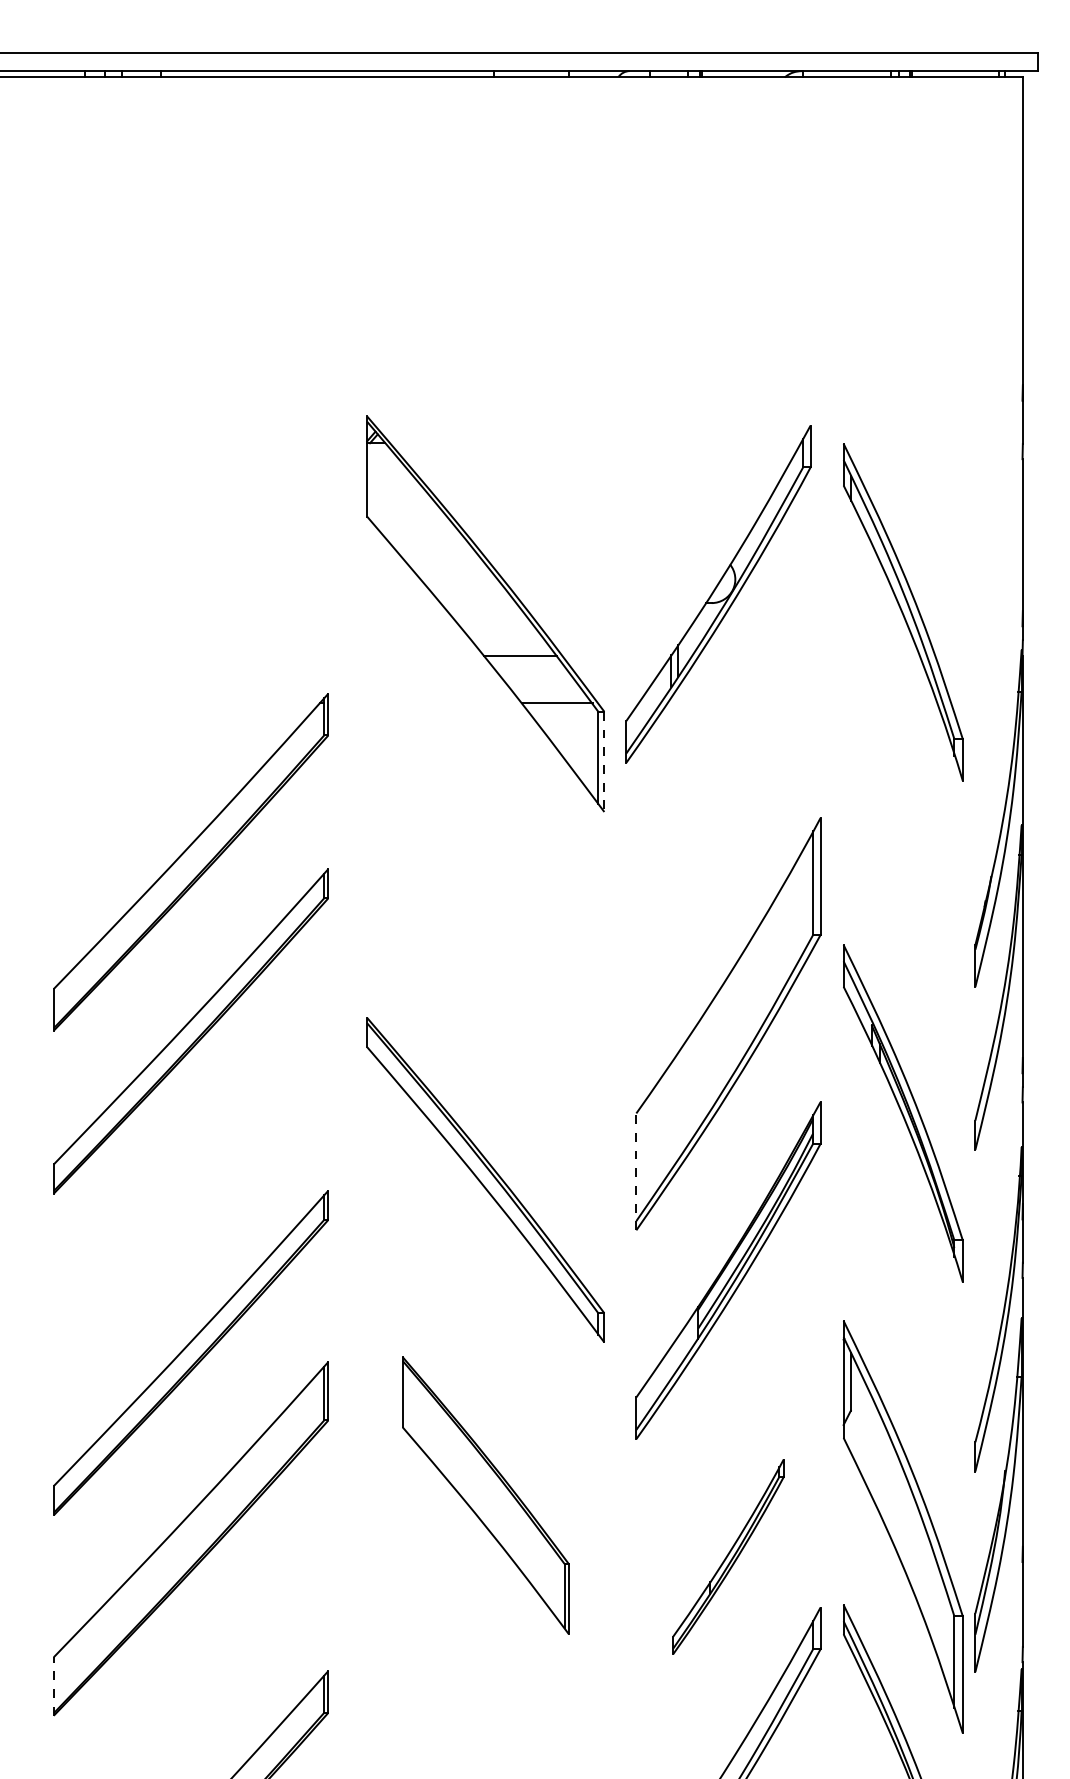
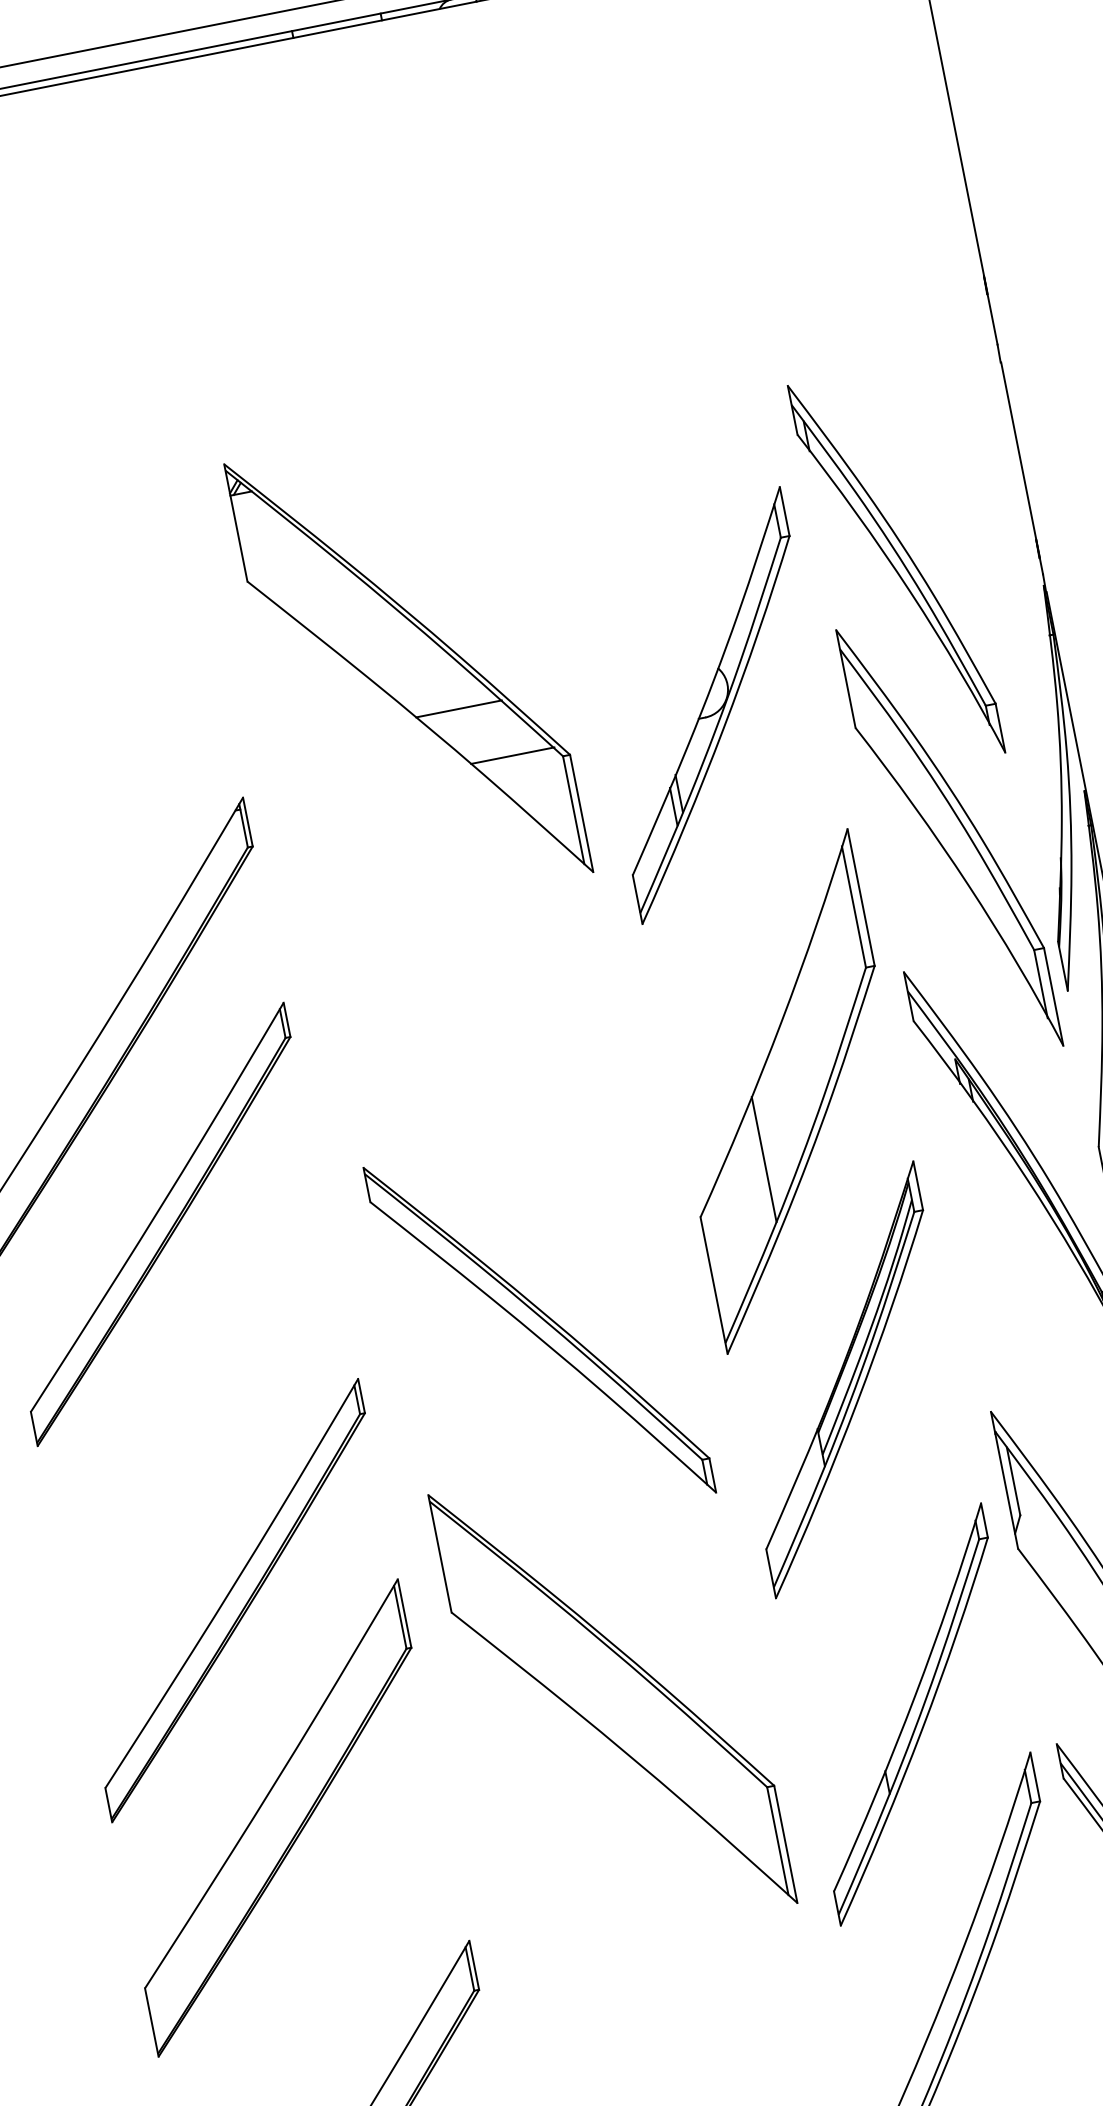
part: (718, 594) -> (711, 705), moved
line: (604, 762) -> (581, 814), dashed -> solid
part: (903, 841) -> (950, 837), added
line: (698, 1075) -> (764, 1158), added
line: (636, 1171) -> (714, 1285), dashed -> solid
part: (485, 1495) -> (612, 1699), size x1.43
part: (728, 1556) -> (910, 1714), size x1.67
line: (53, 1686) -> (151, 2022), dashed -> solid

